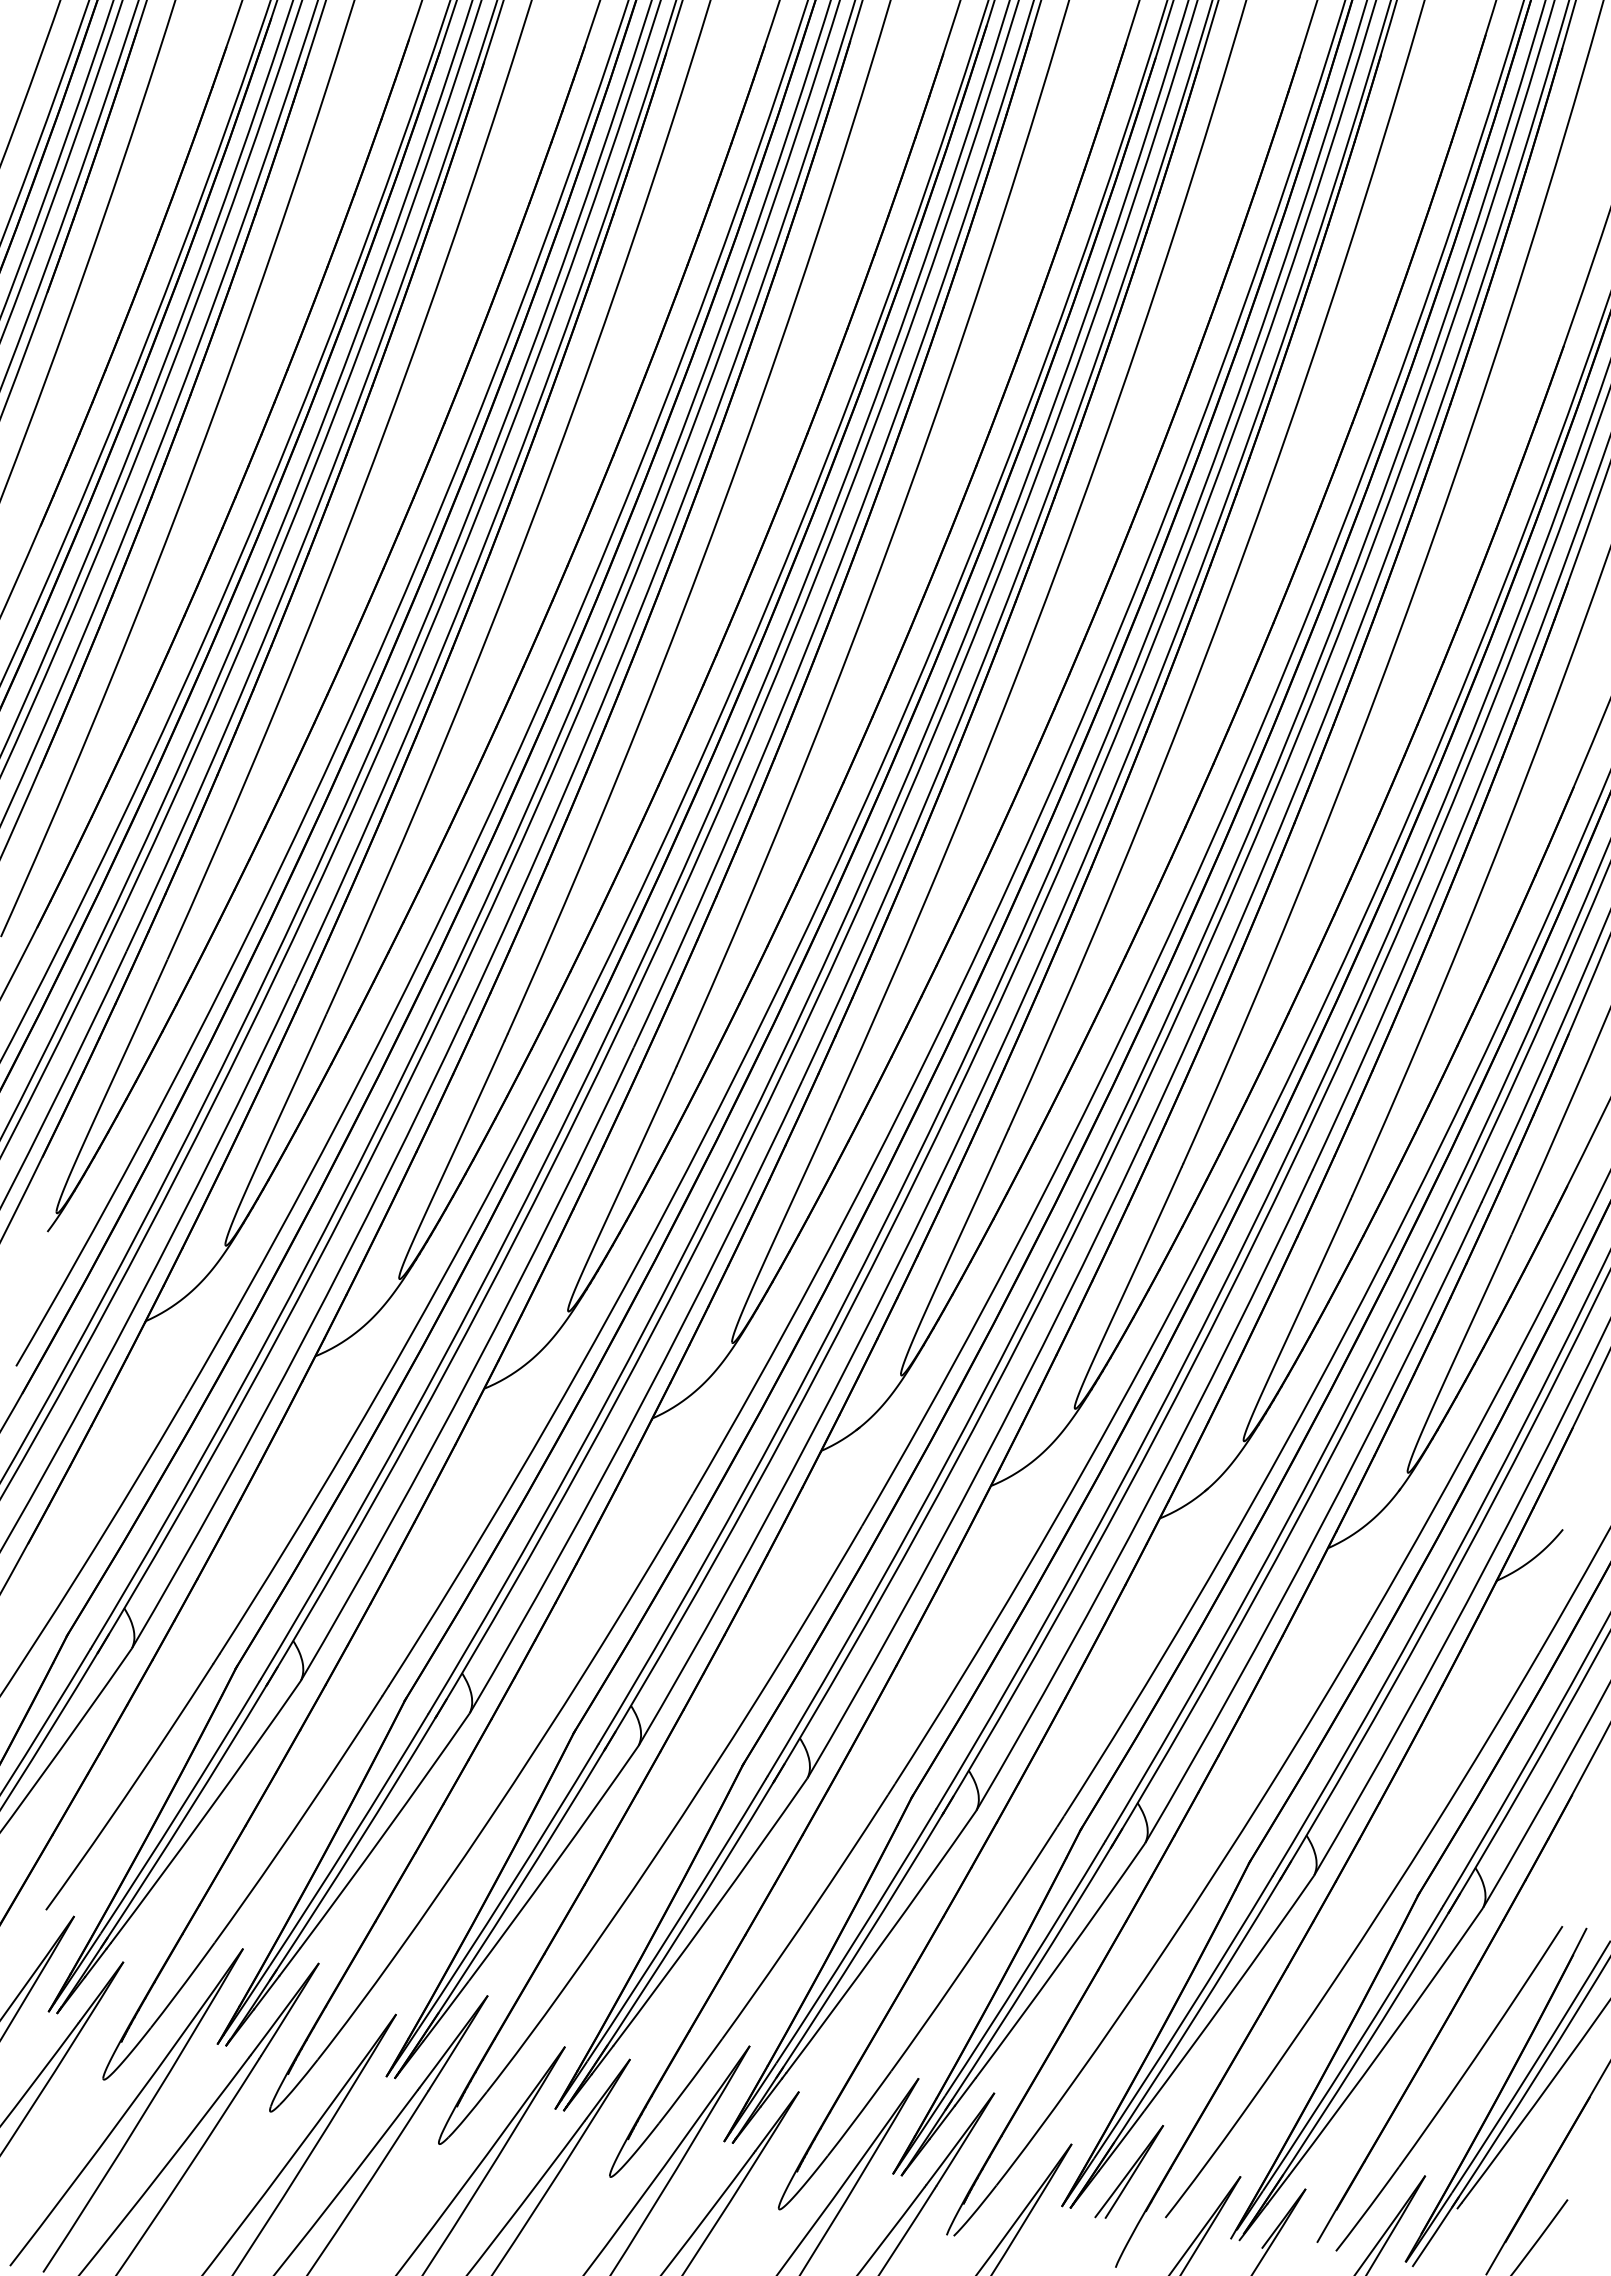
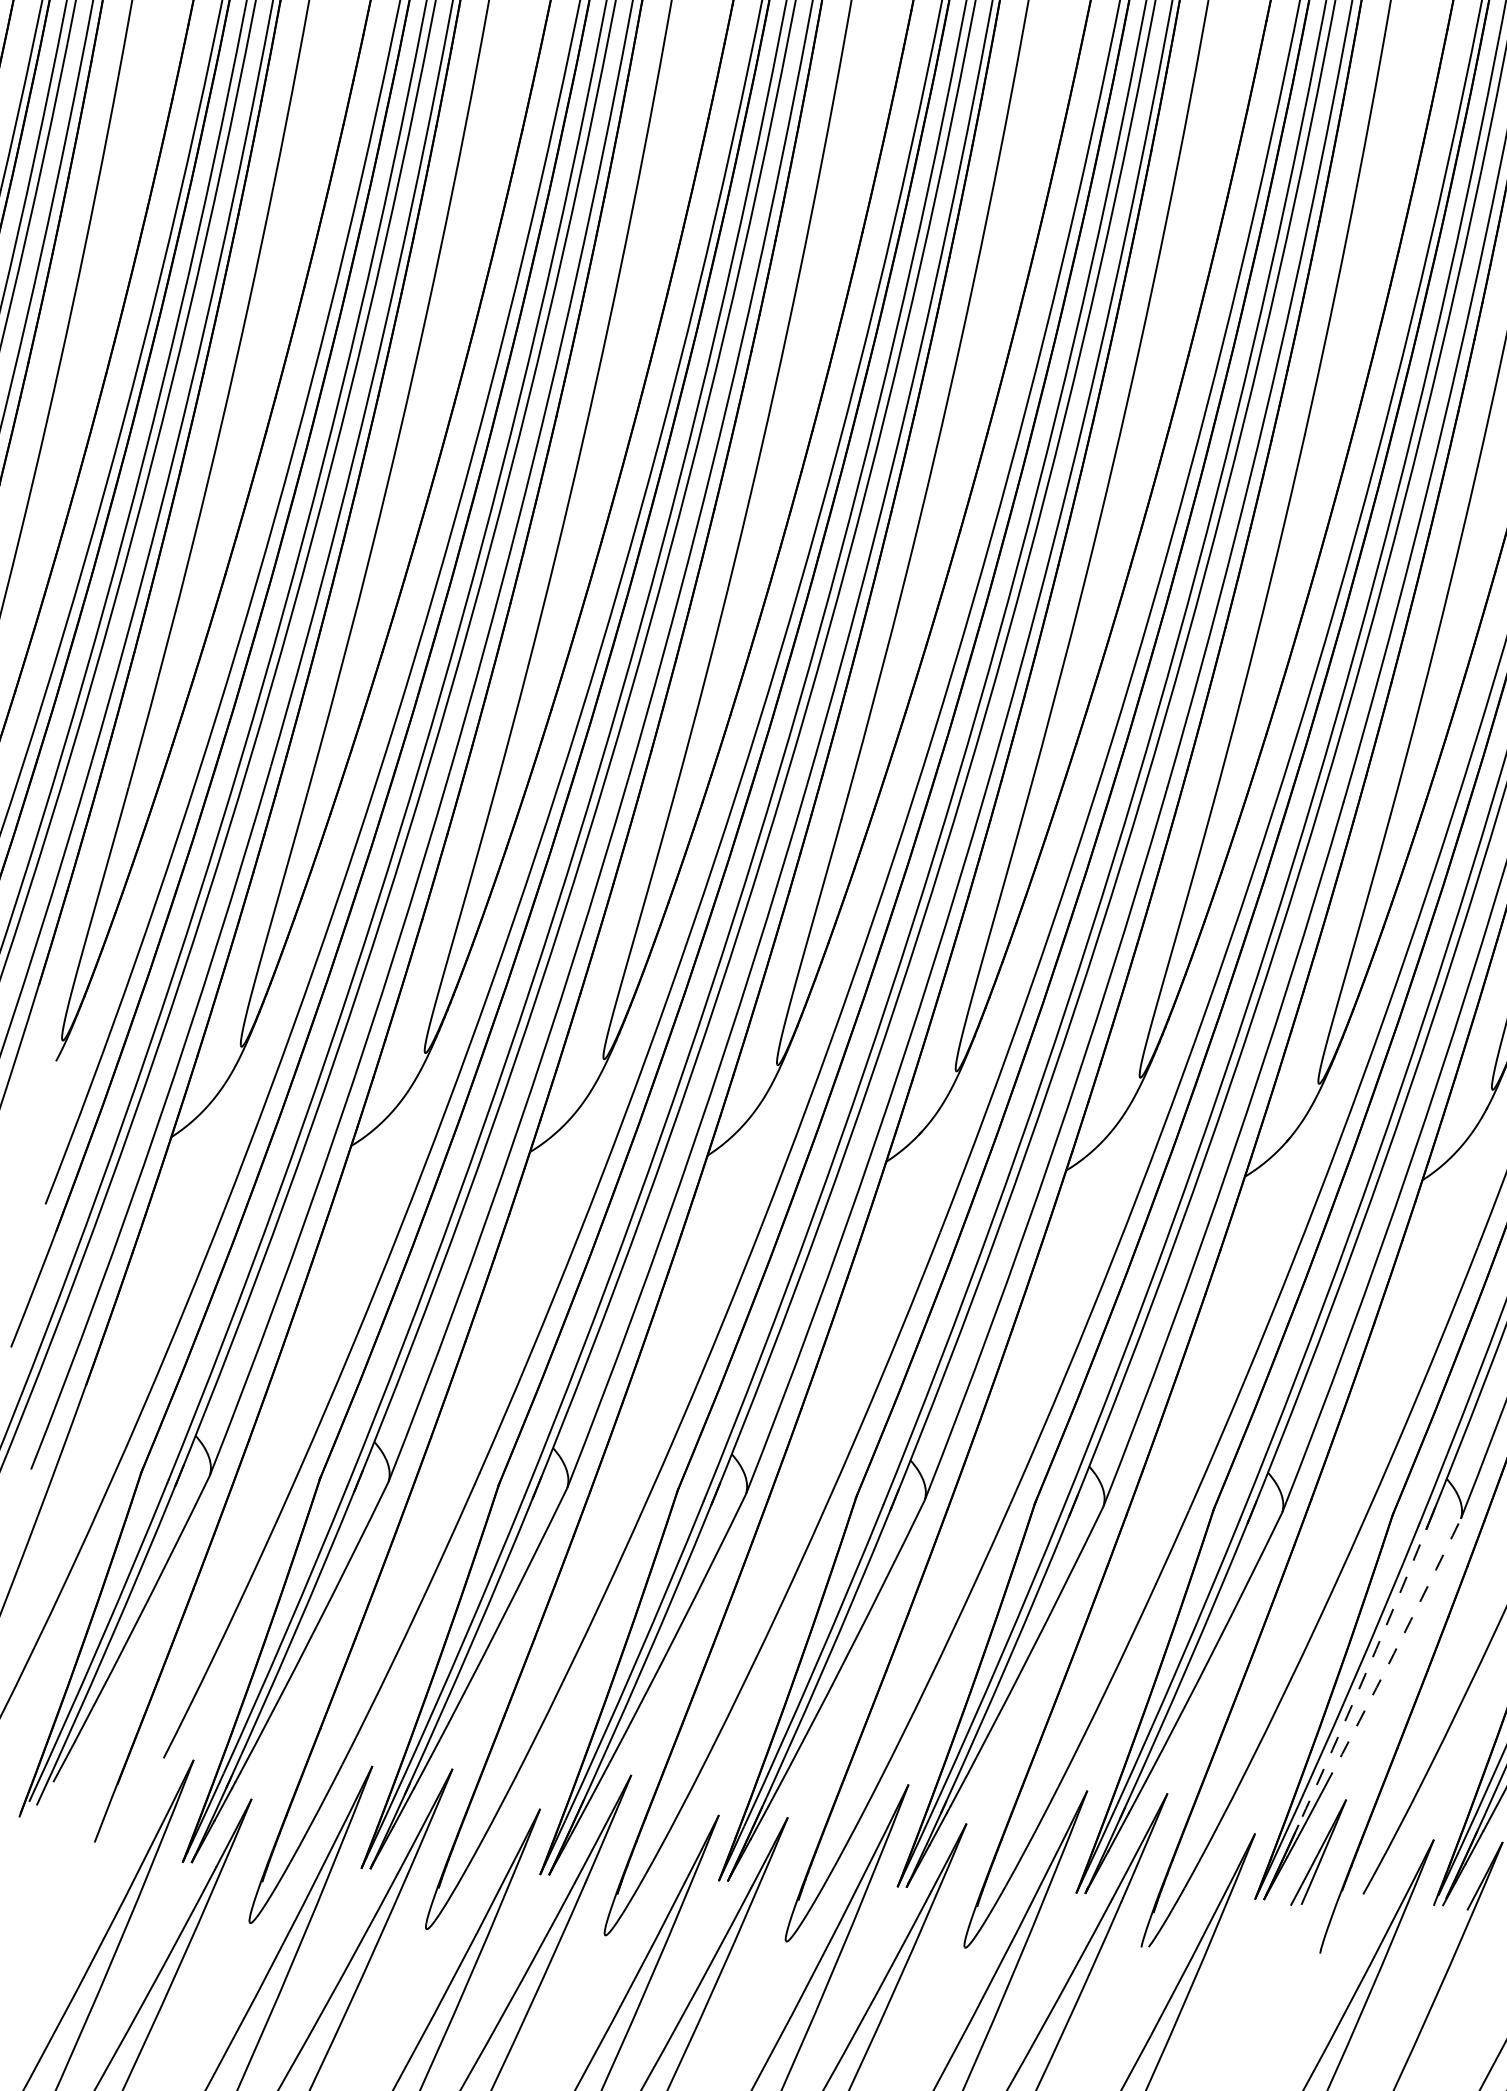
arc: (1230, 1994) -> (1394, 1654), solid -> dashed
arc: (1191, 2022) -> (1358, 1689), solid -> dashed

